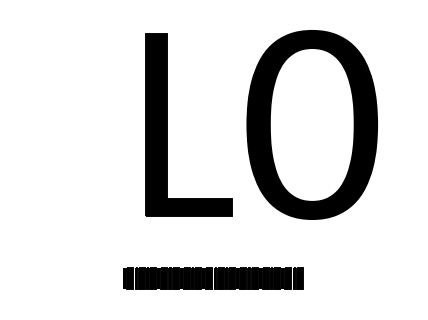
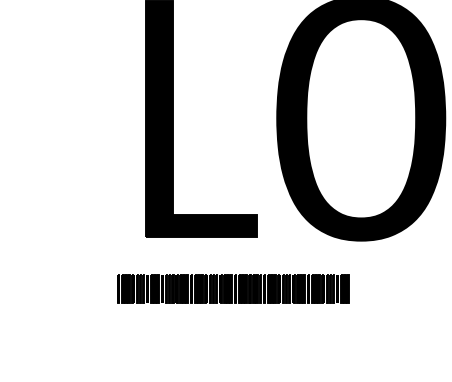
part: (213, 278) -> (233, 289), moved

